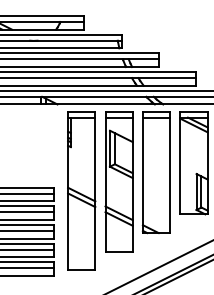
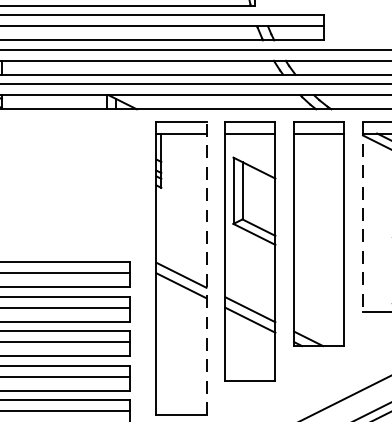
line: (180, 163) -> (363, 217), solid -> dashed
line: (95, 190) -> (206, 267), solid -> dashed

